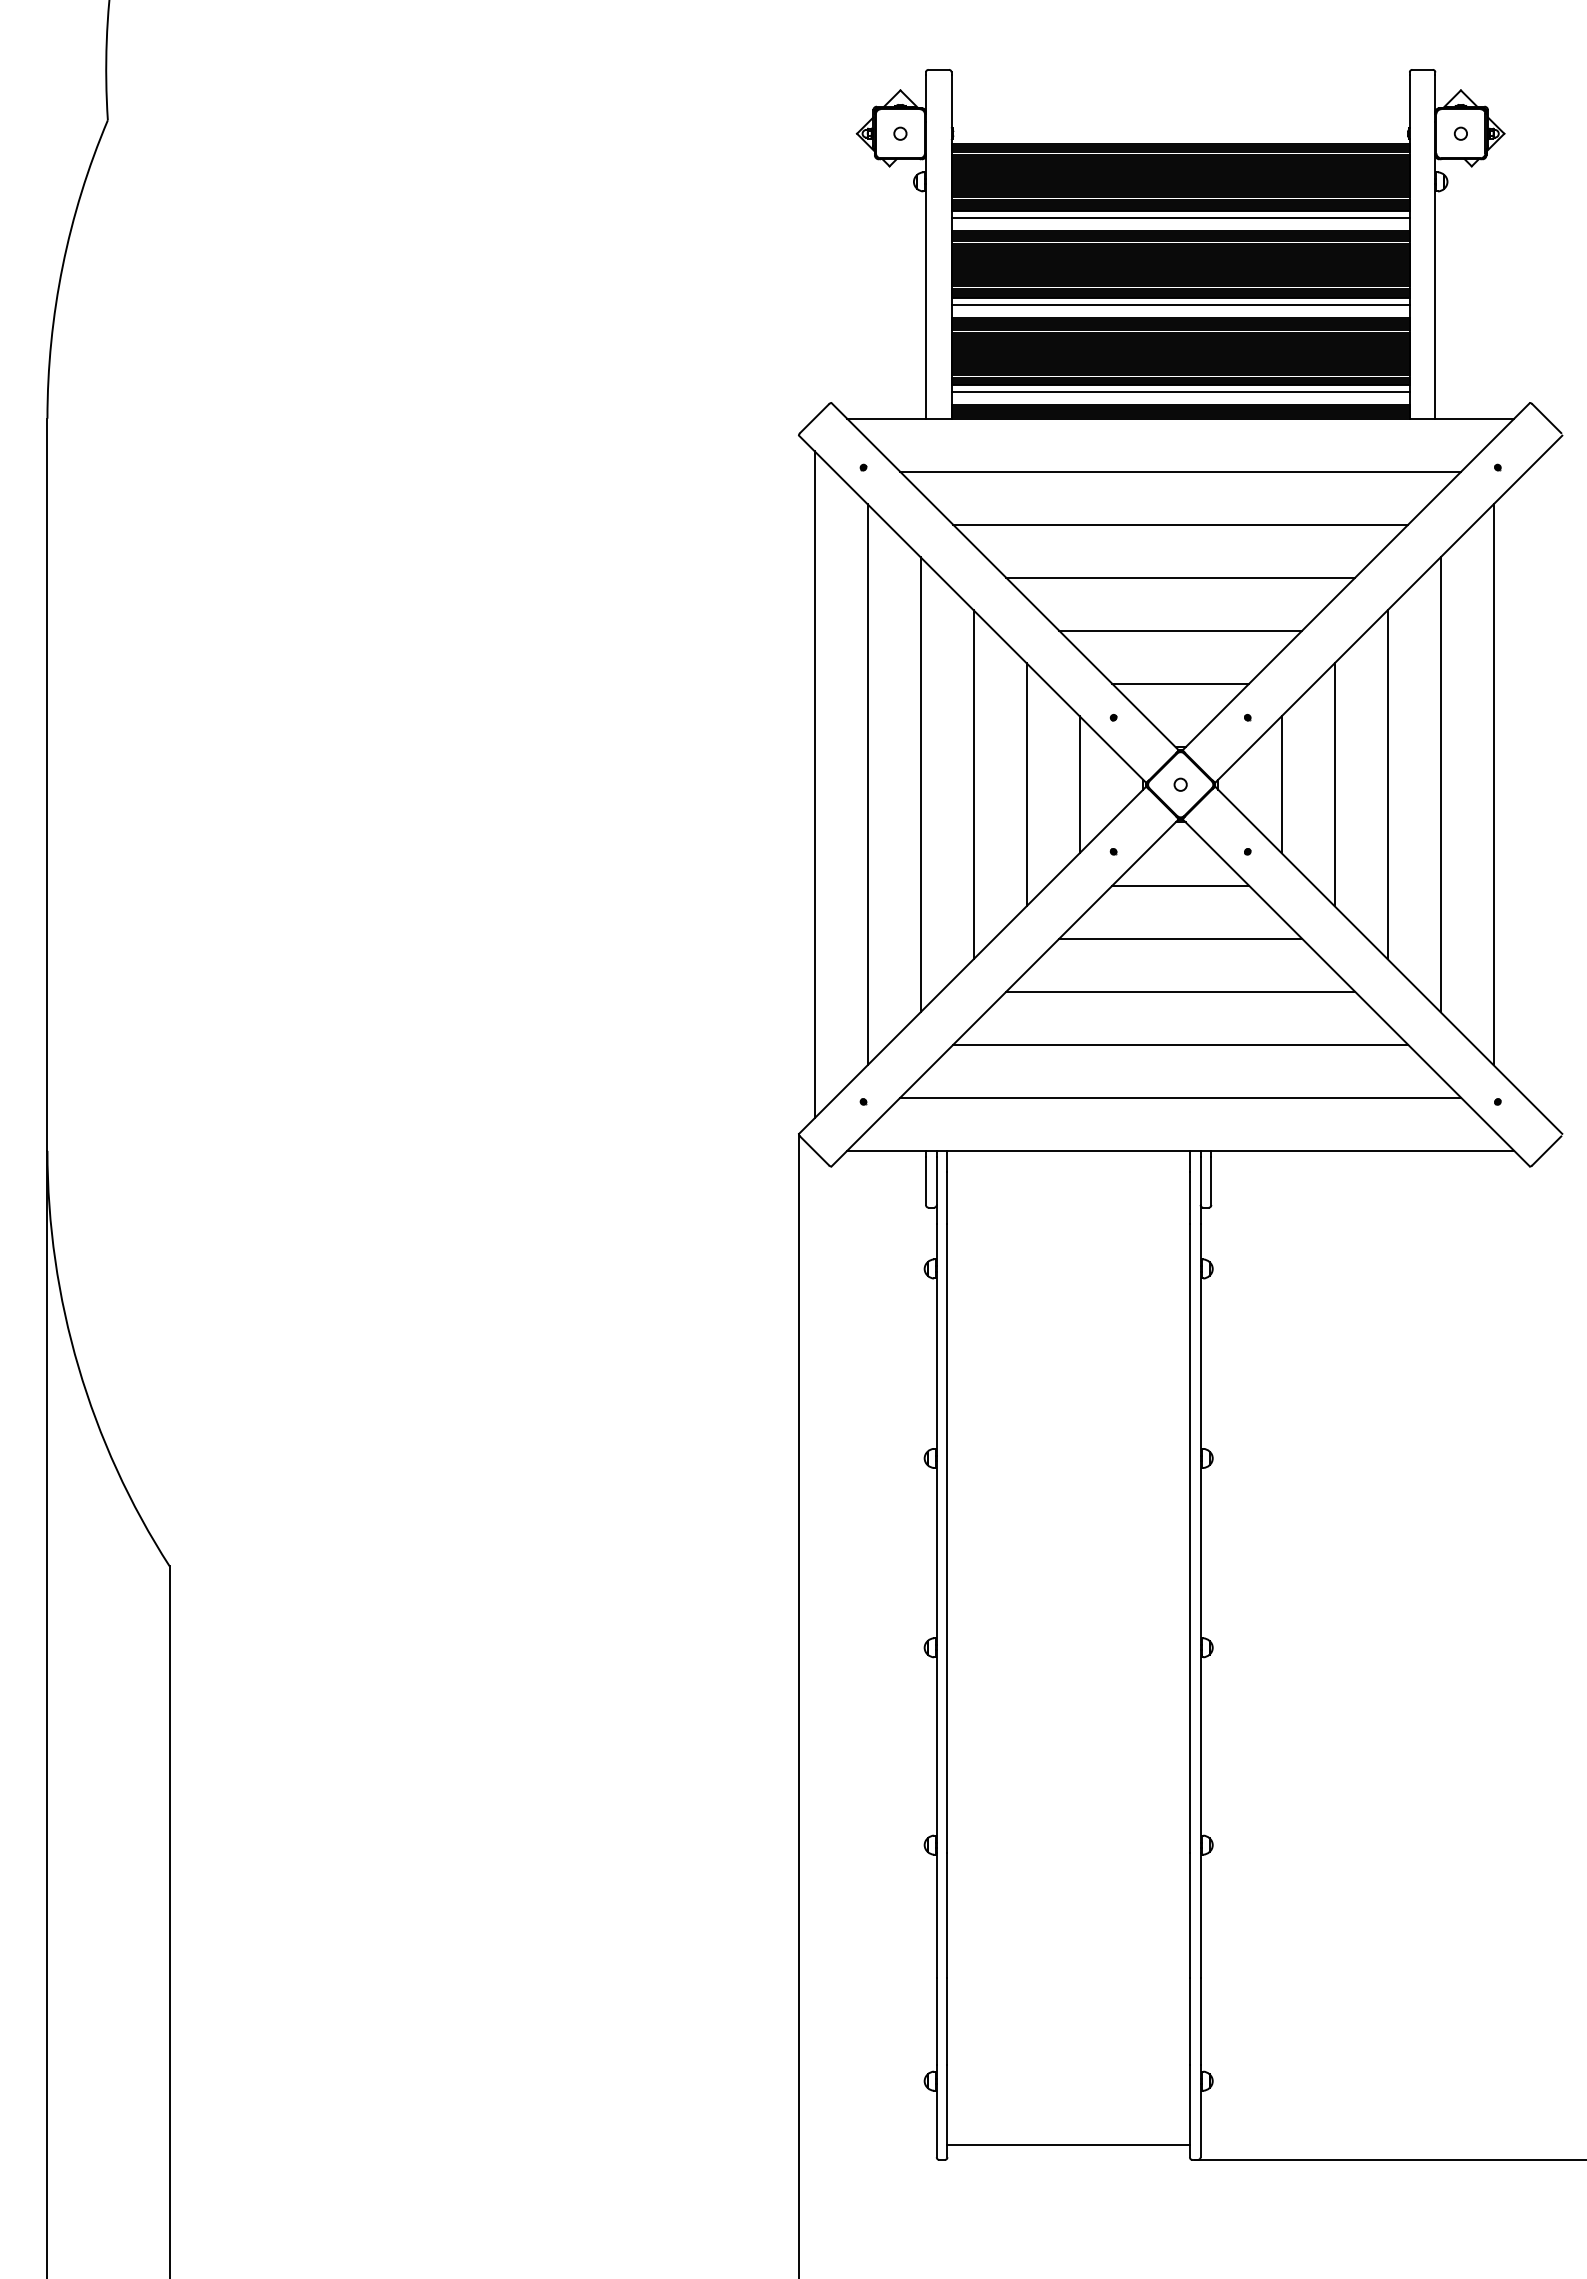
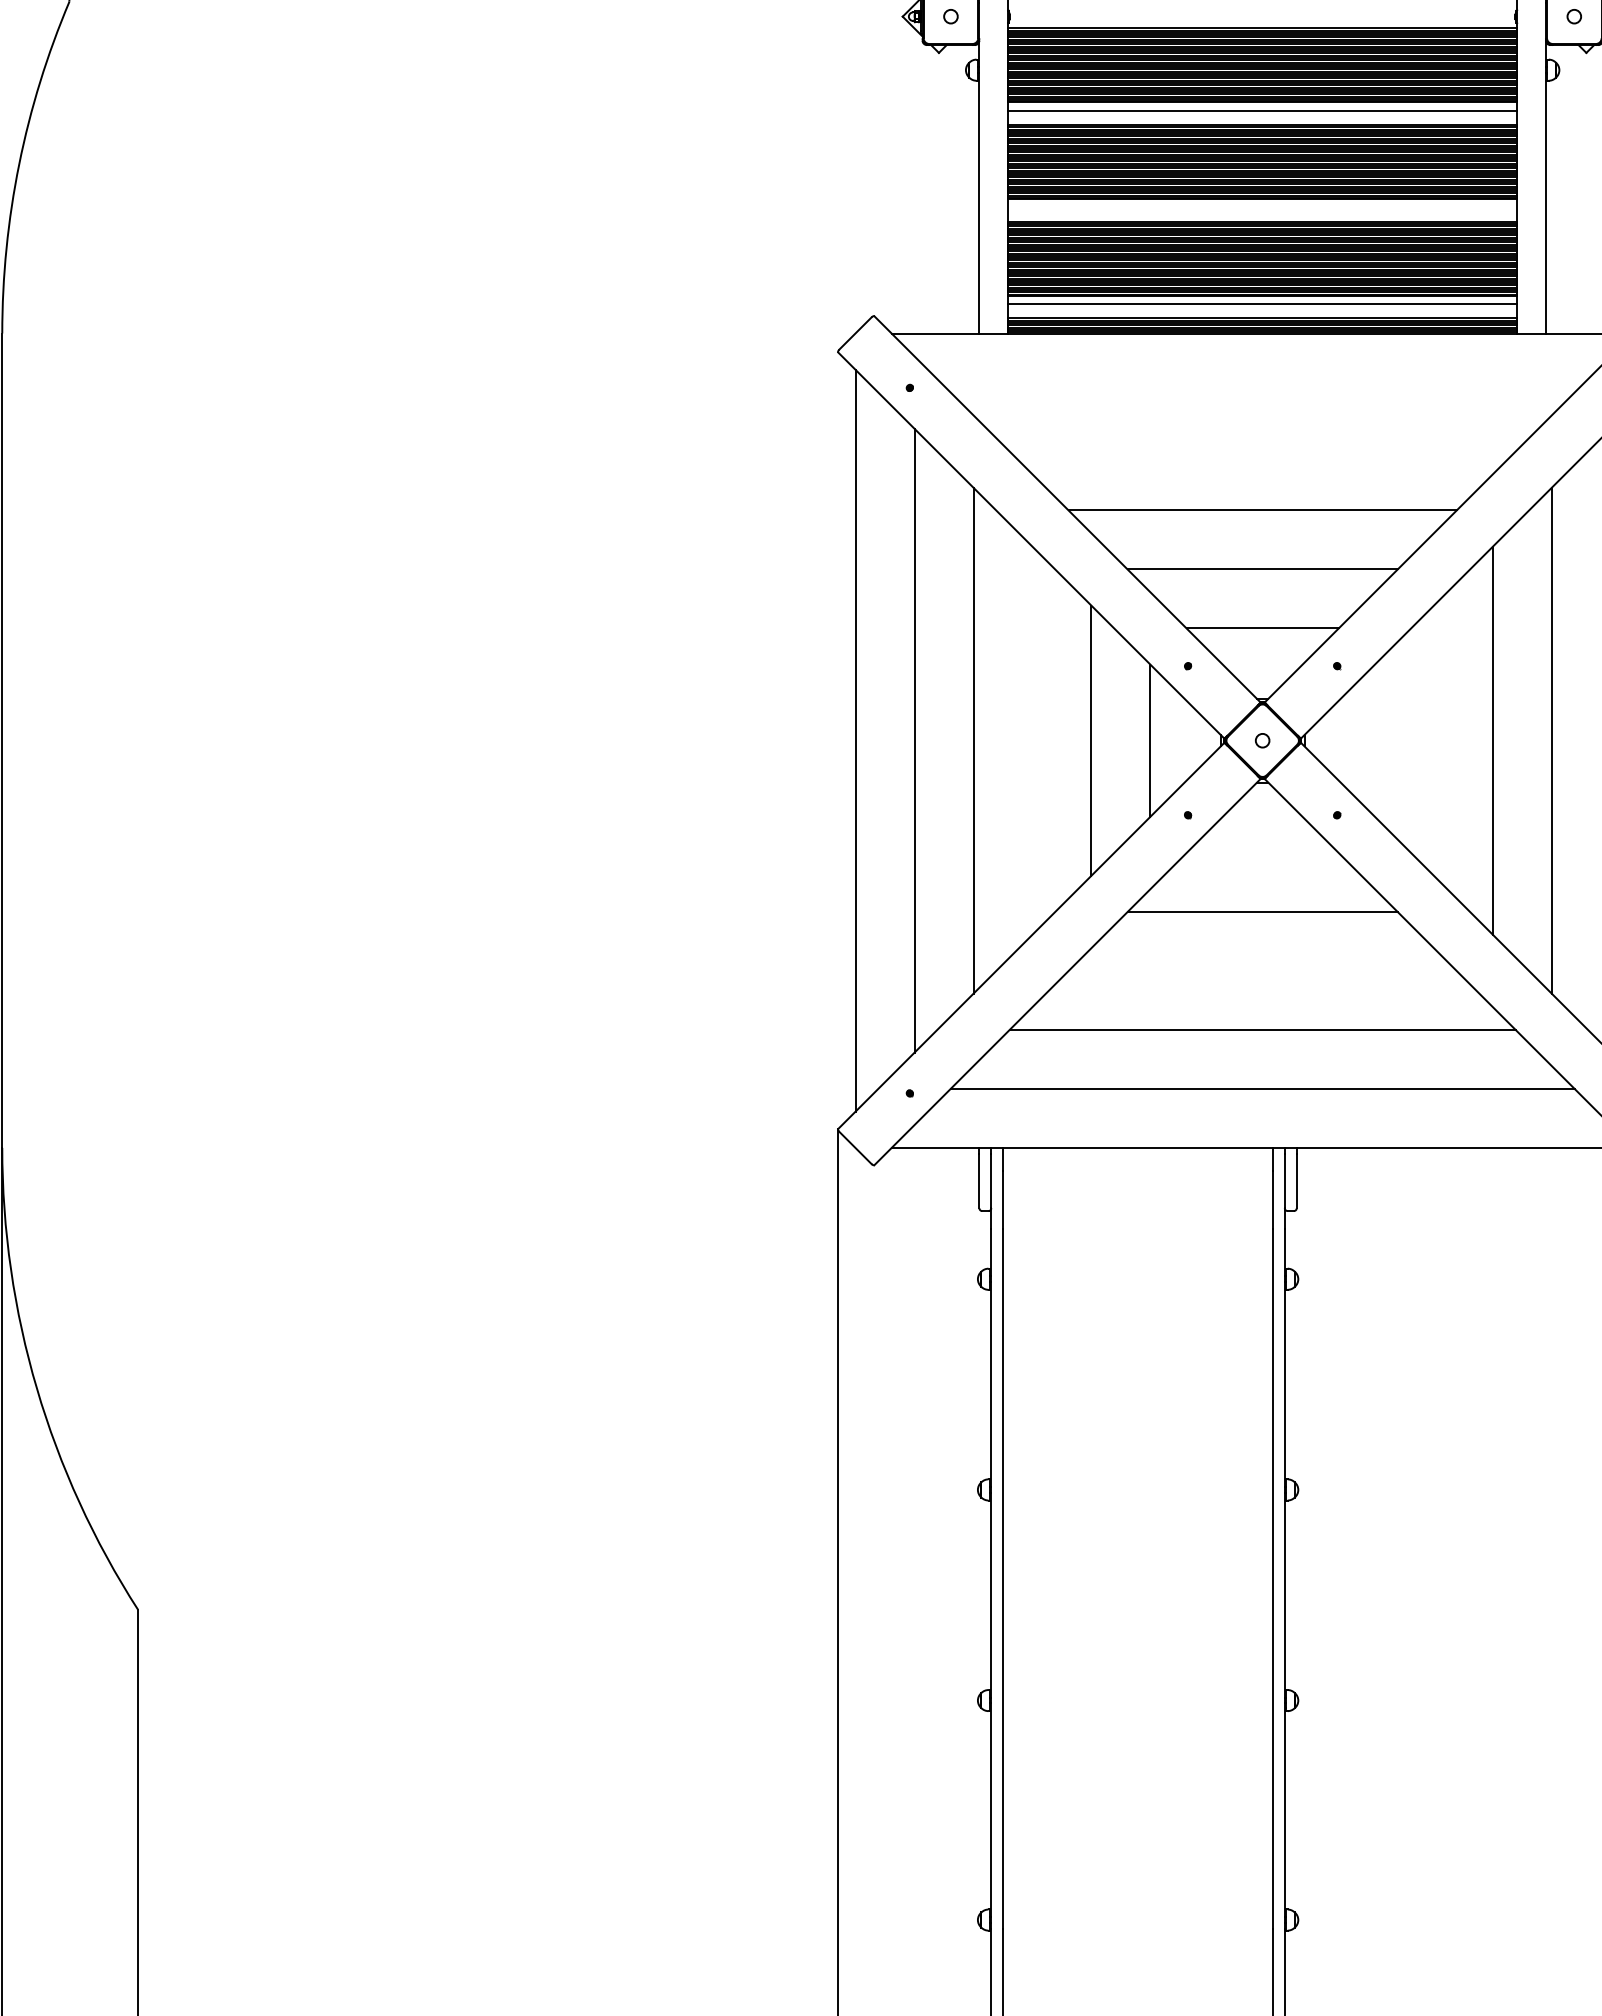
line: (1180, 305) -> (1262, 207), removed
line: (1180, 471) -> (1262, 392), removed
line: (1180, 524) -> (1262, 451), removed
line: (973, 784) -> (1032, 740), removed
line: (1281, 784) -> (1374, 740), removed
line: (1334, 784) -> (1433, 740), removed
line: (1180, 885) -> (1262, 852), removed
line: (1180, 991) -> (1262, 970), removed

